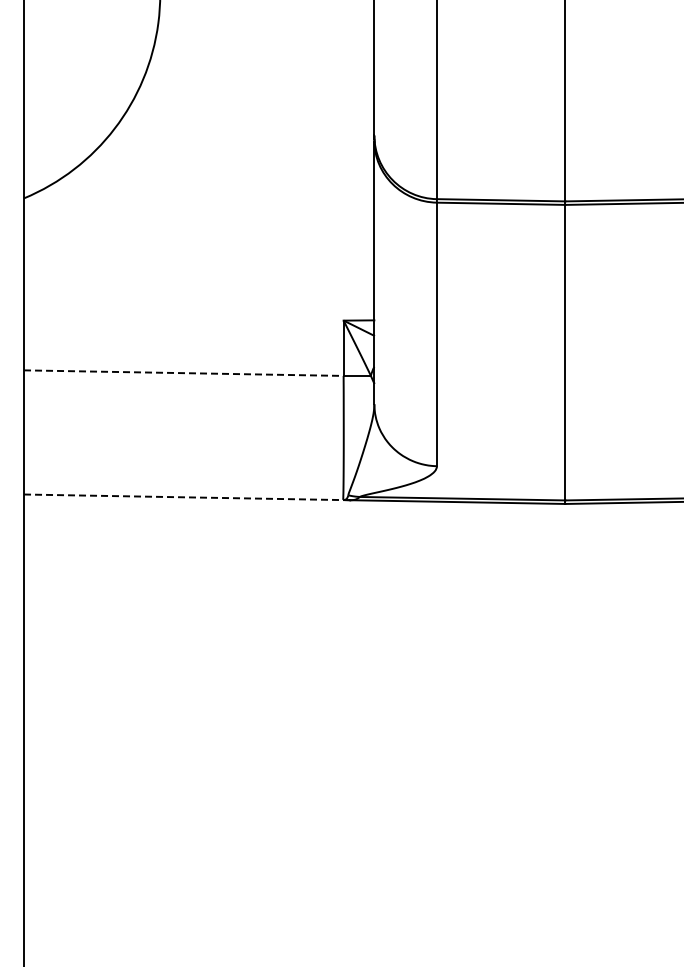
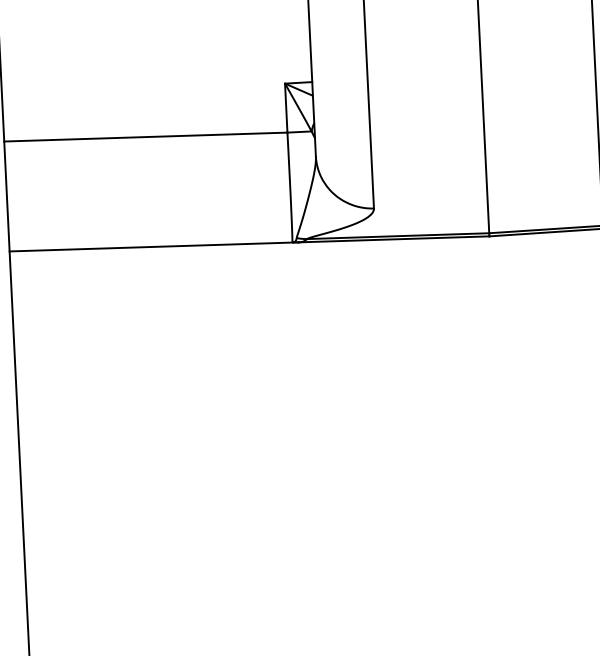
line: (183, 373) -> (145, 137), dashed -> solid
line: (186, 497) -> (153, 247), dashed -> solid

